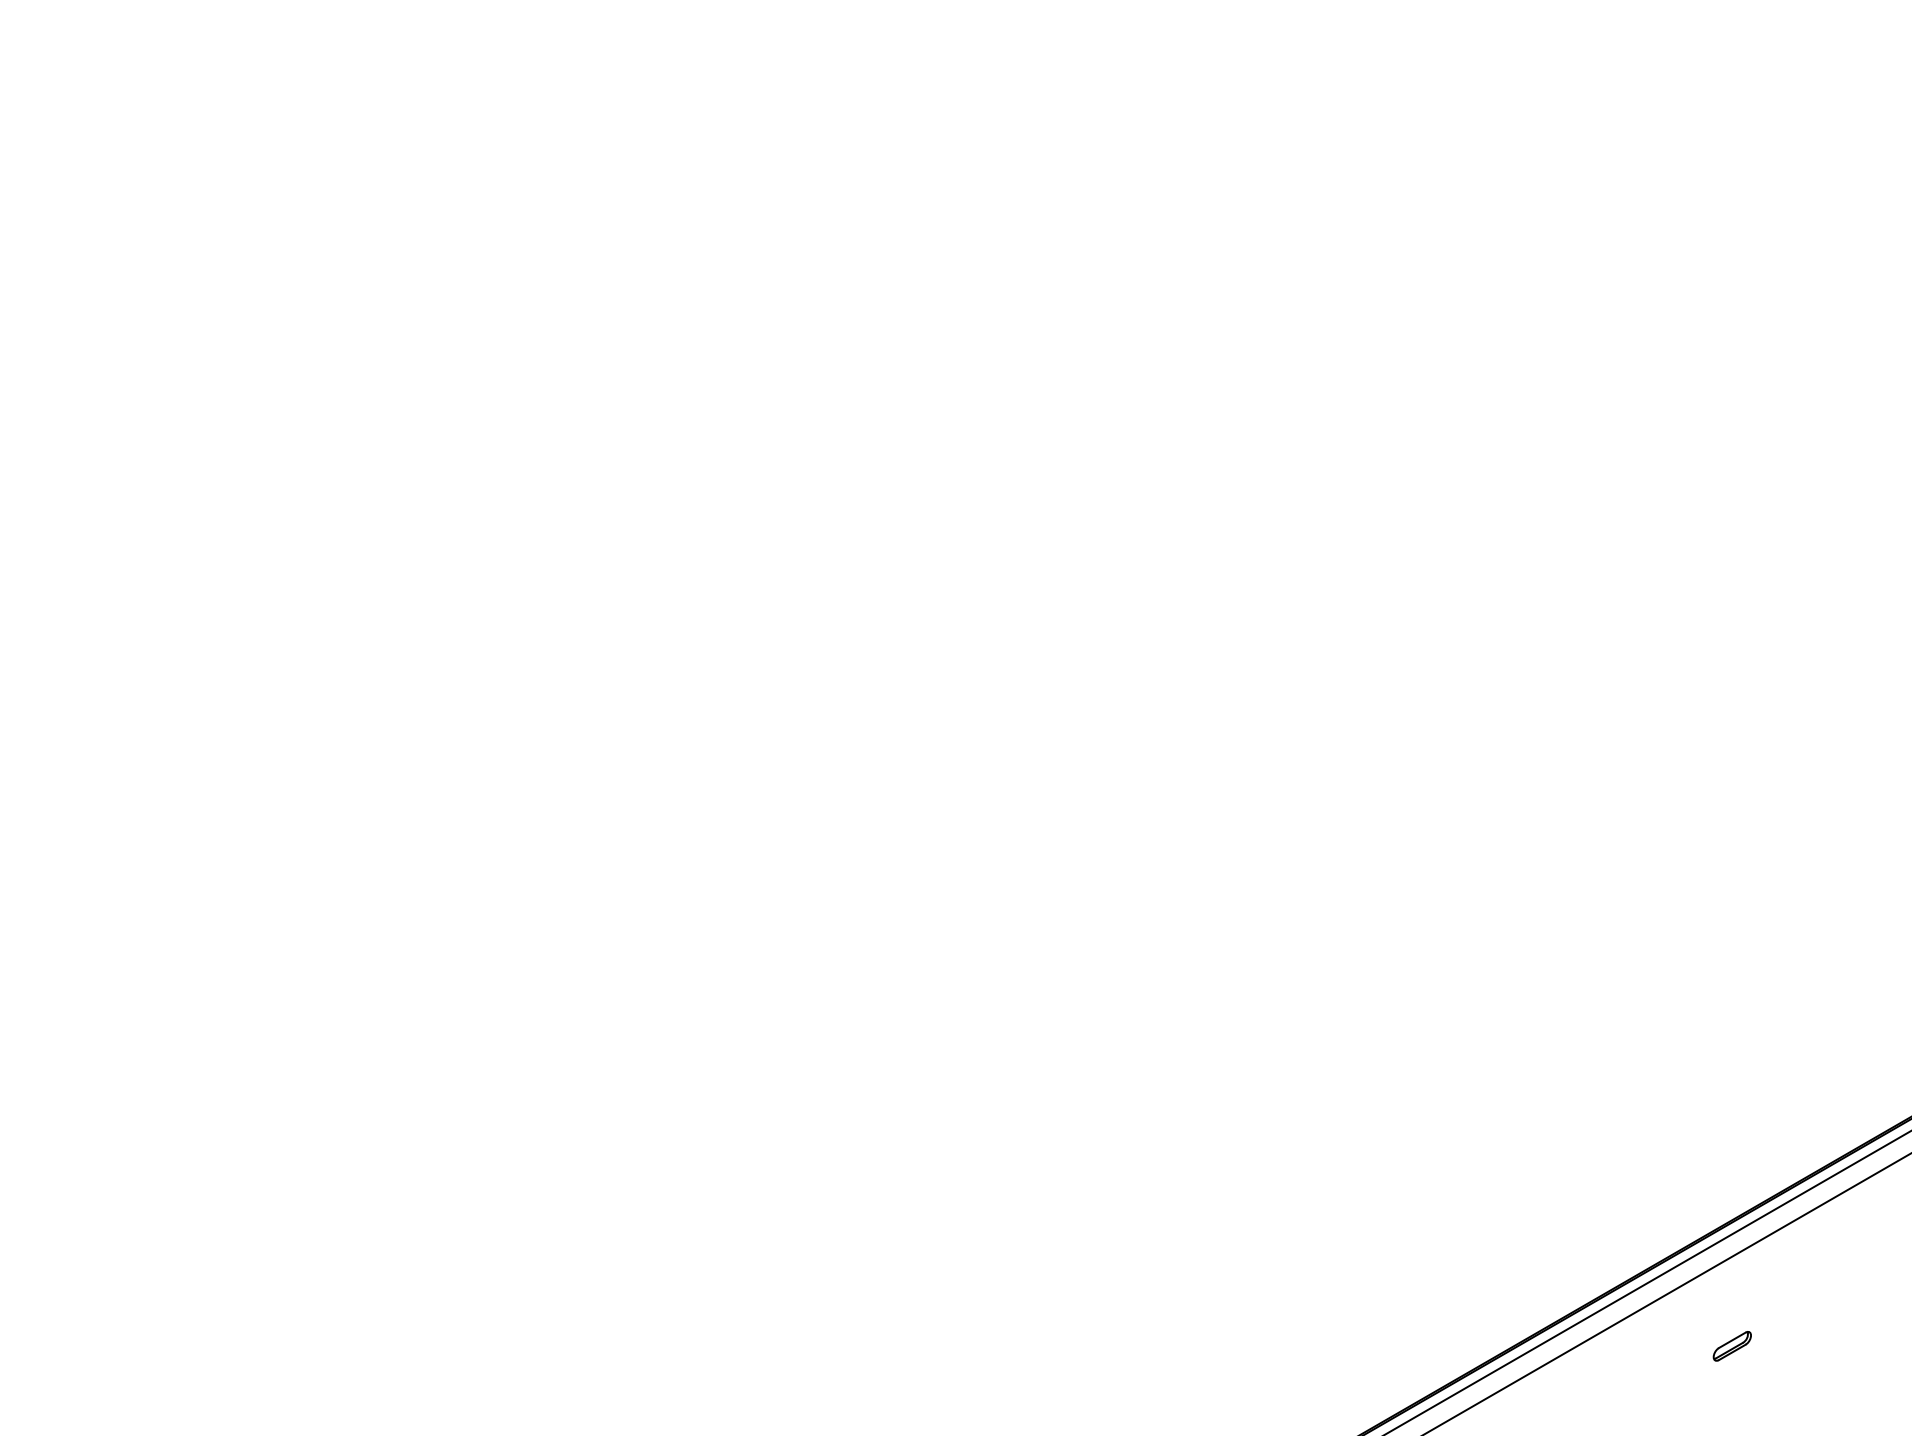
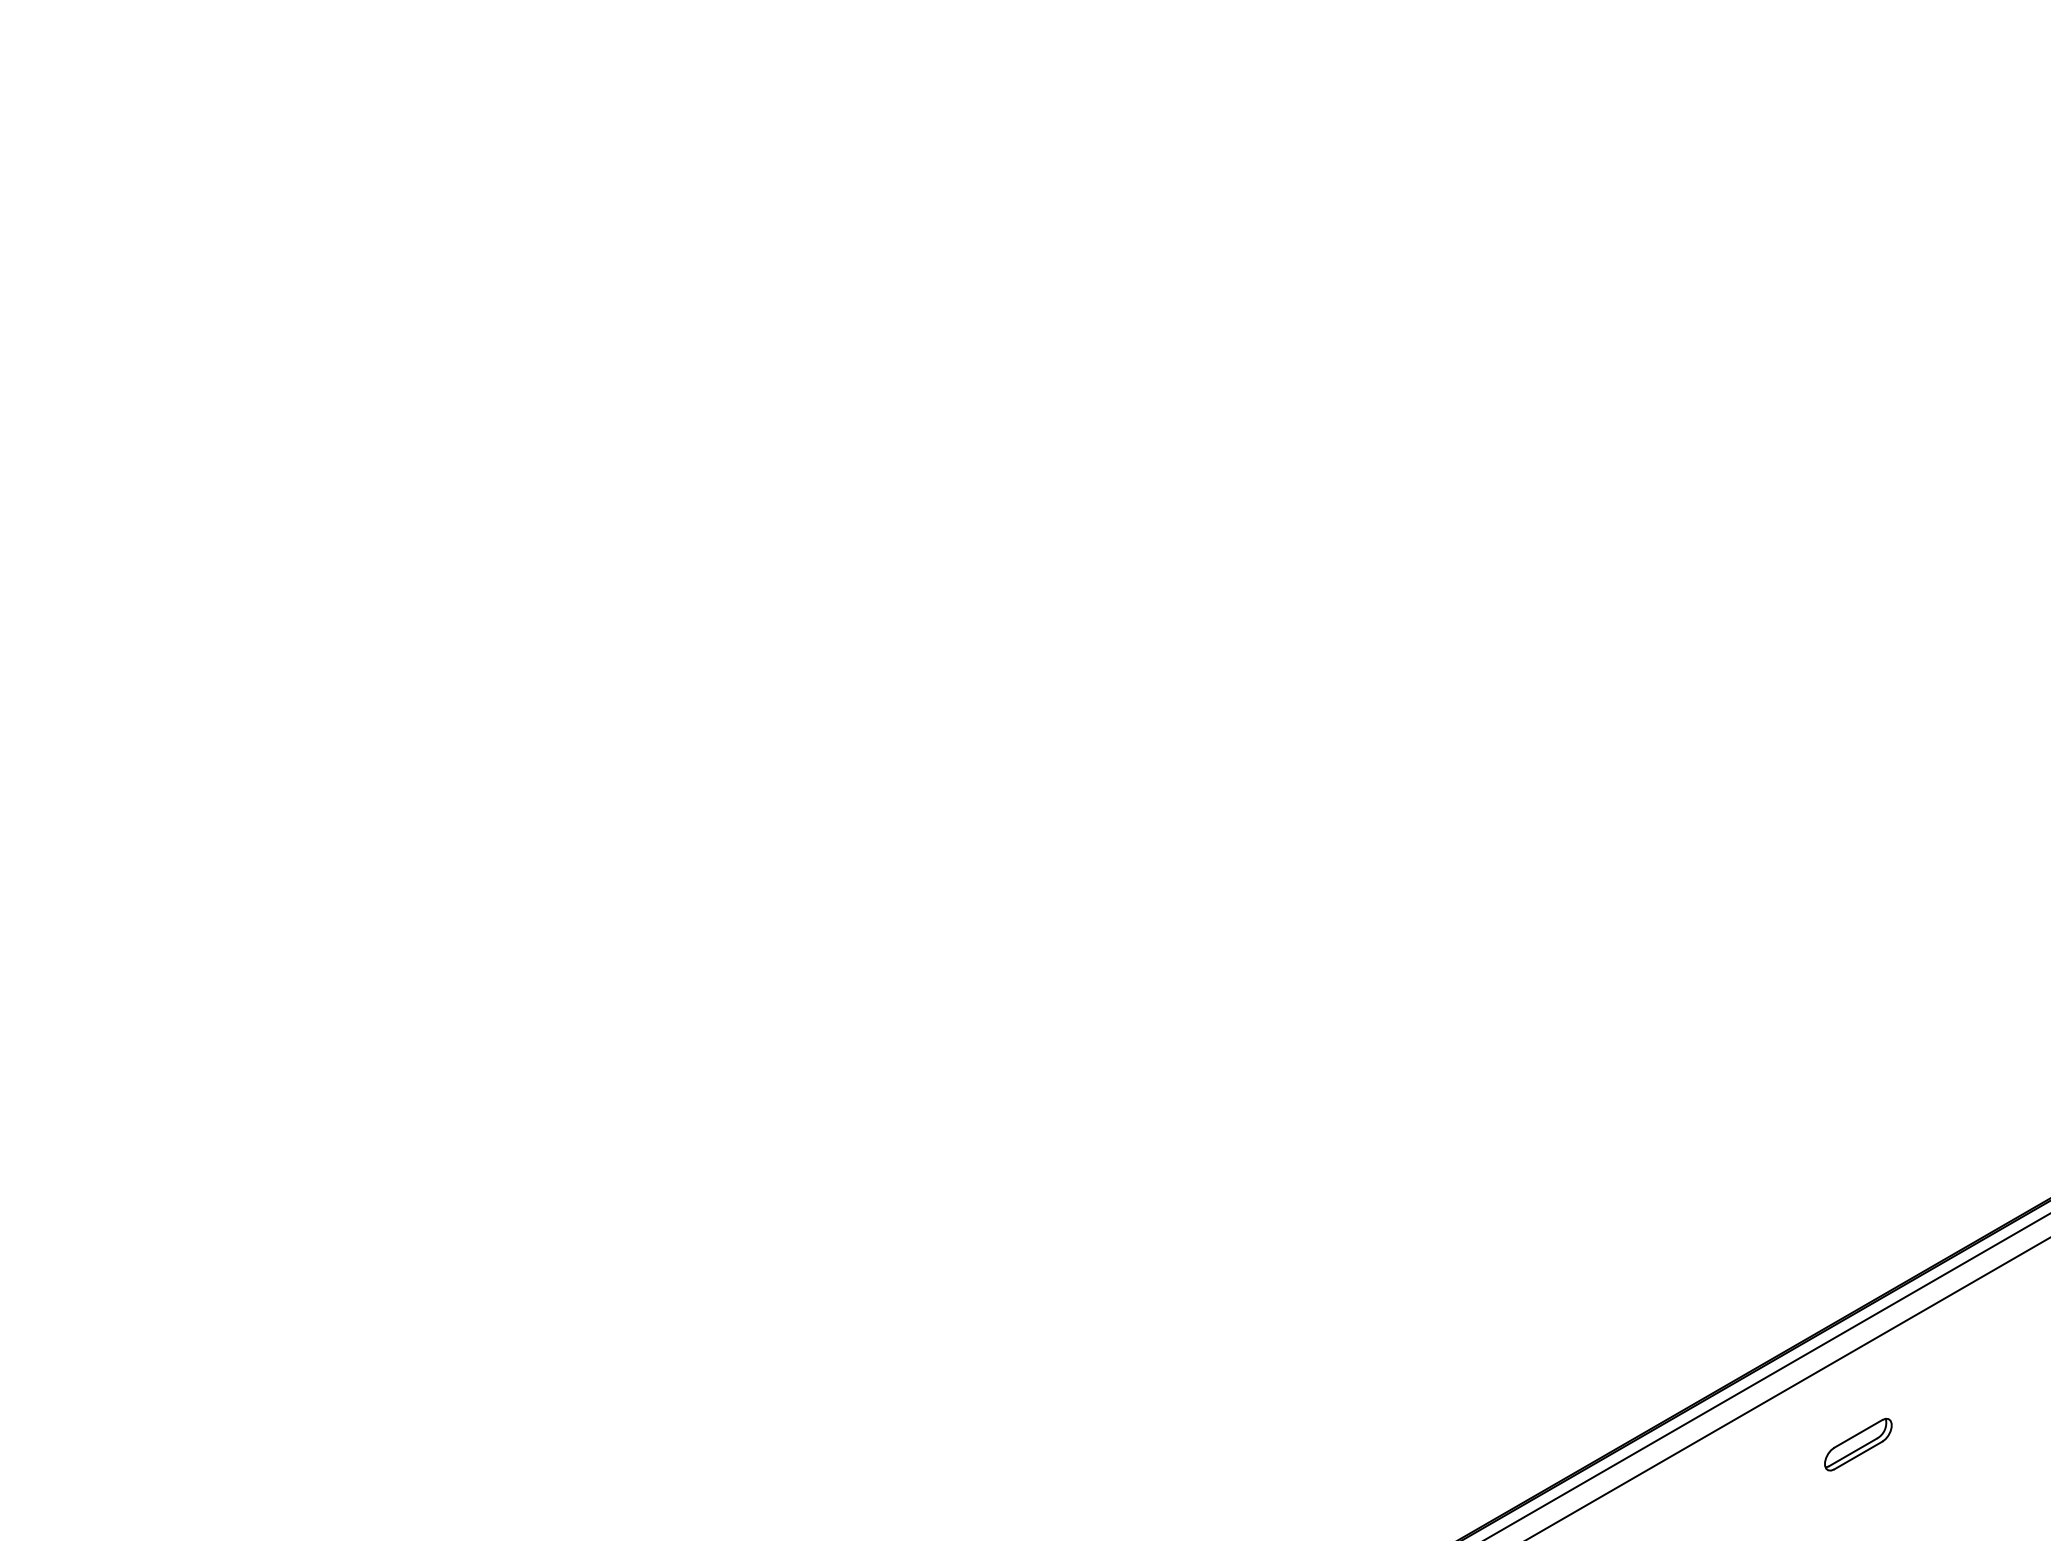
part: (1732, 1346) -> (1858, 1444), size x1.67

